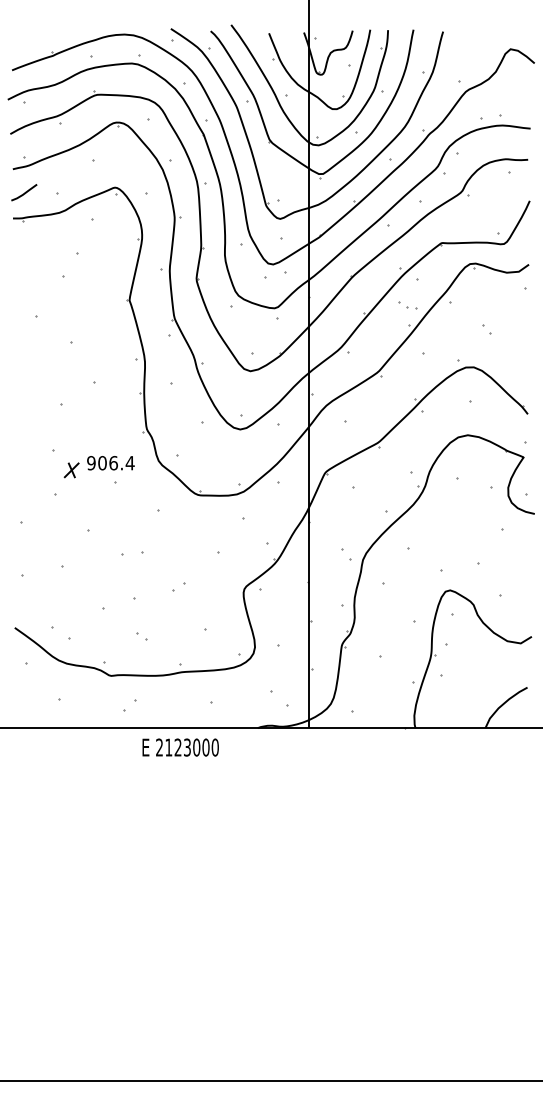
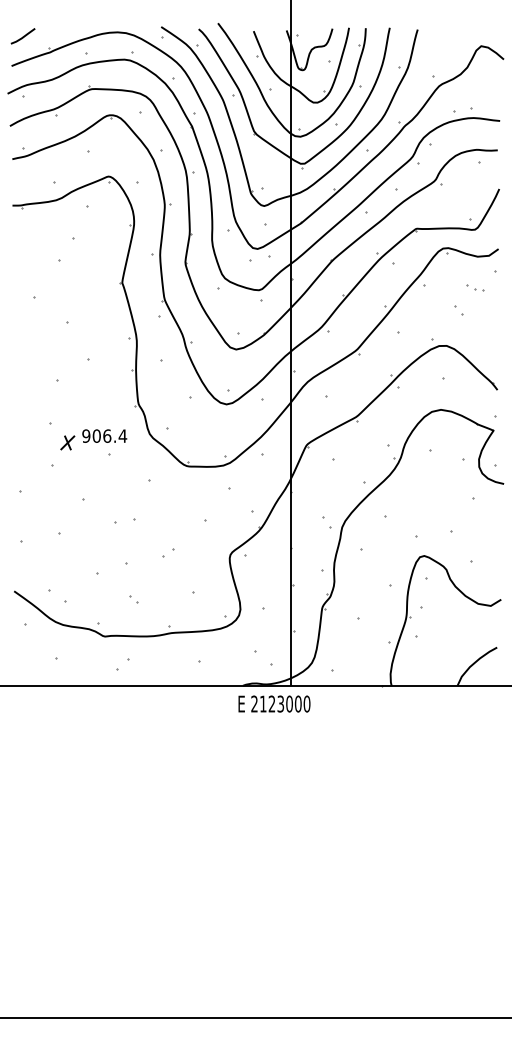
line: (23, 192) -> (22, 36), moved
part: (407, 305) -> (475, 287), moved
text: (180, 746) -> (274, 703), moved

